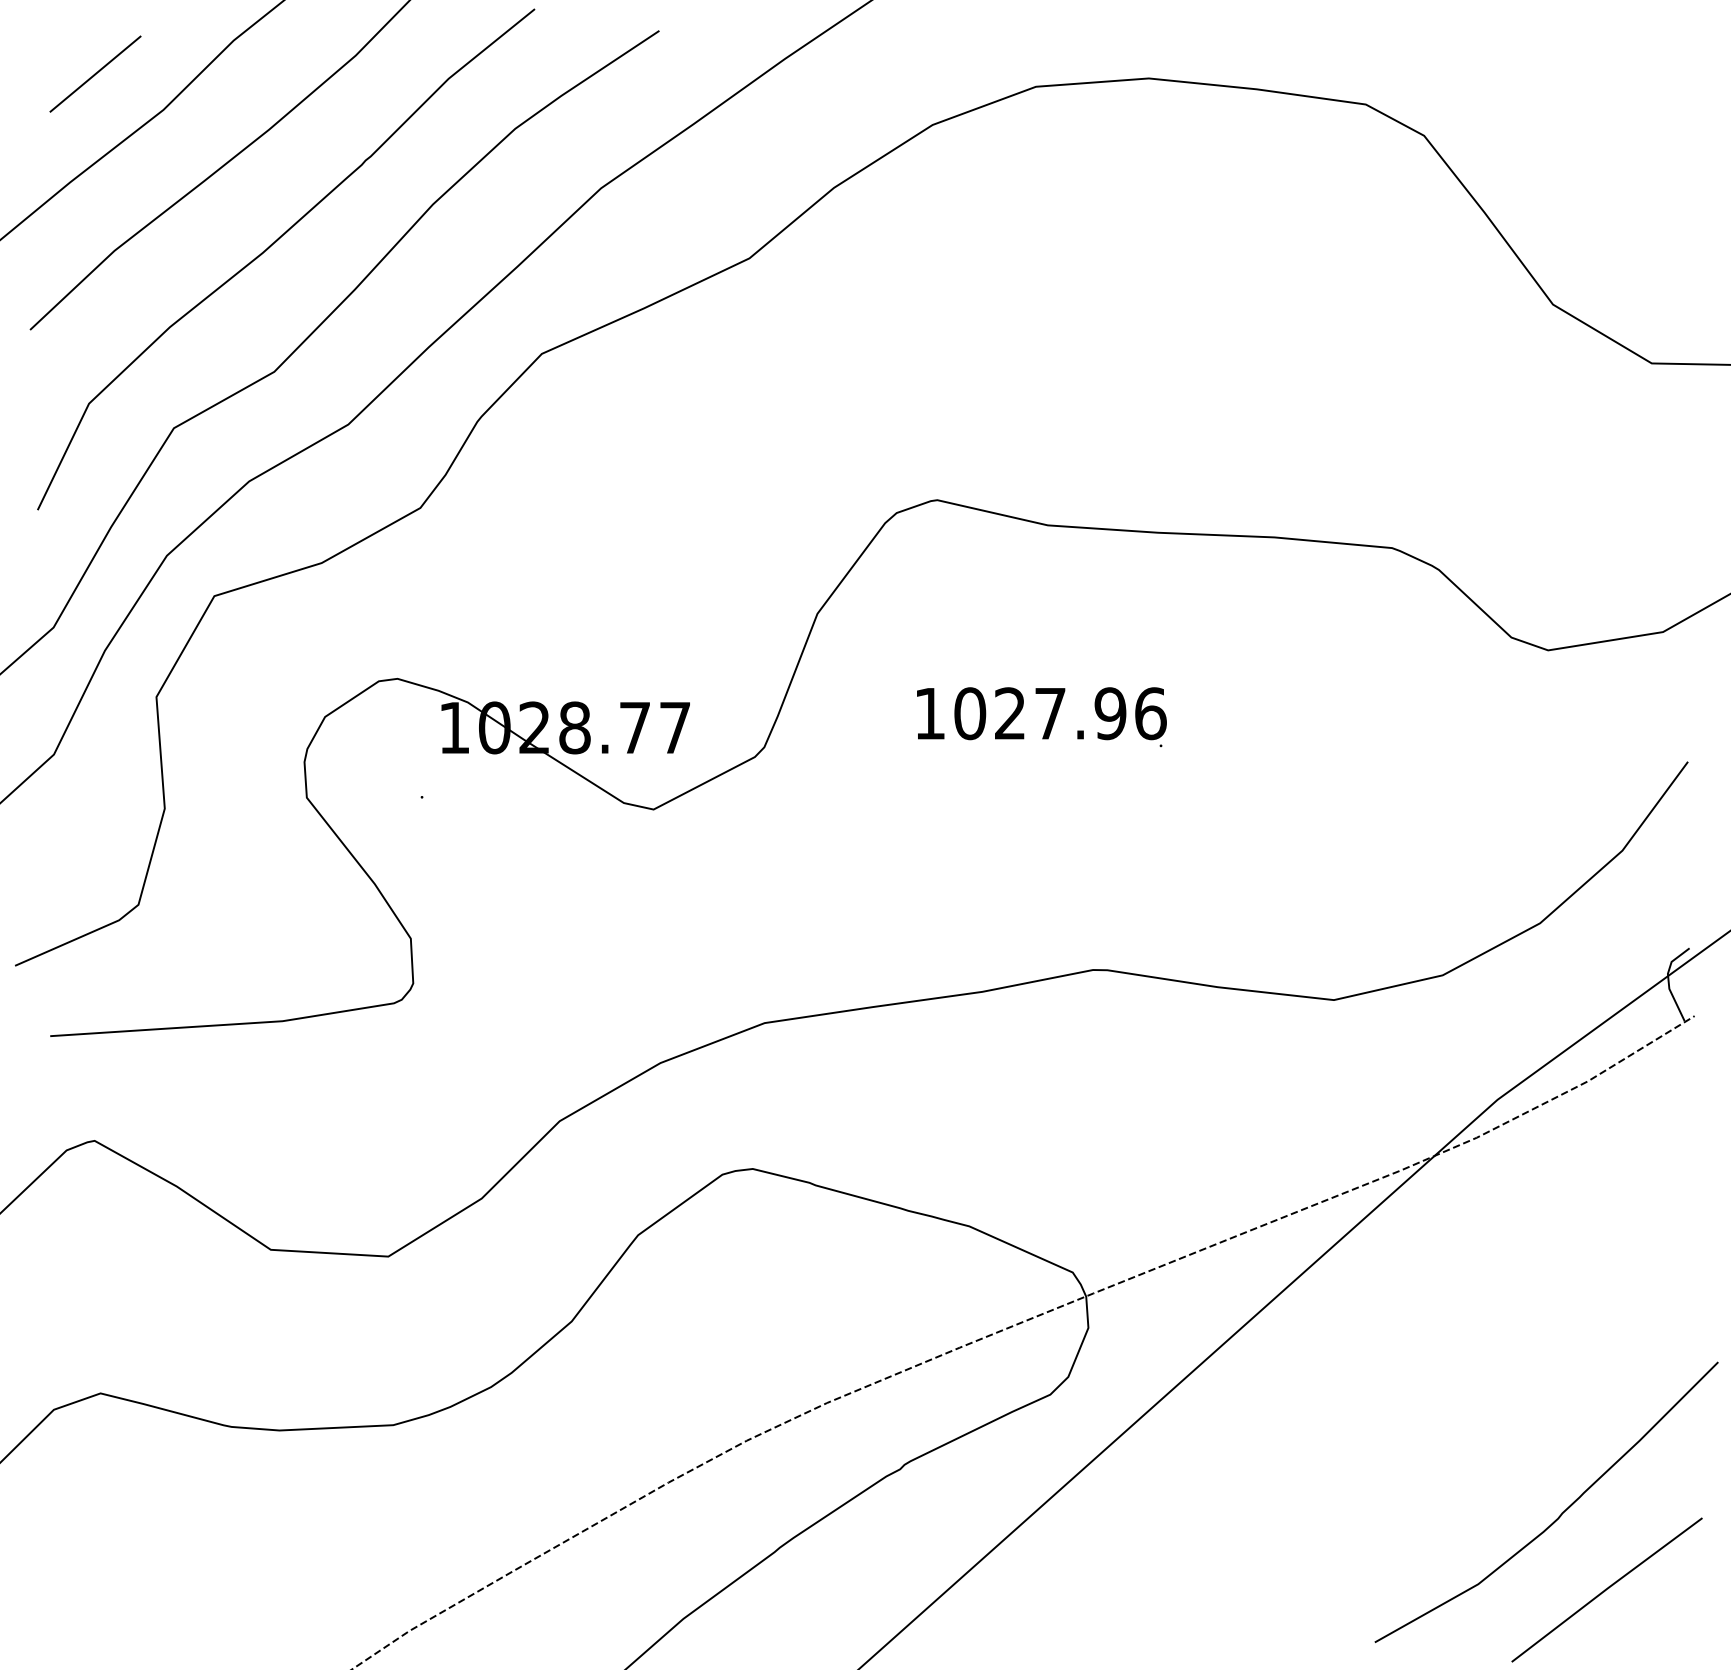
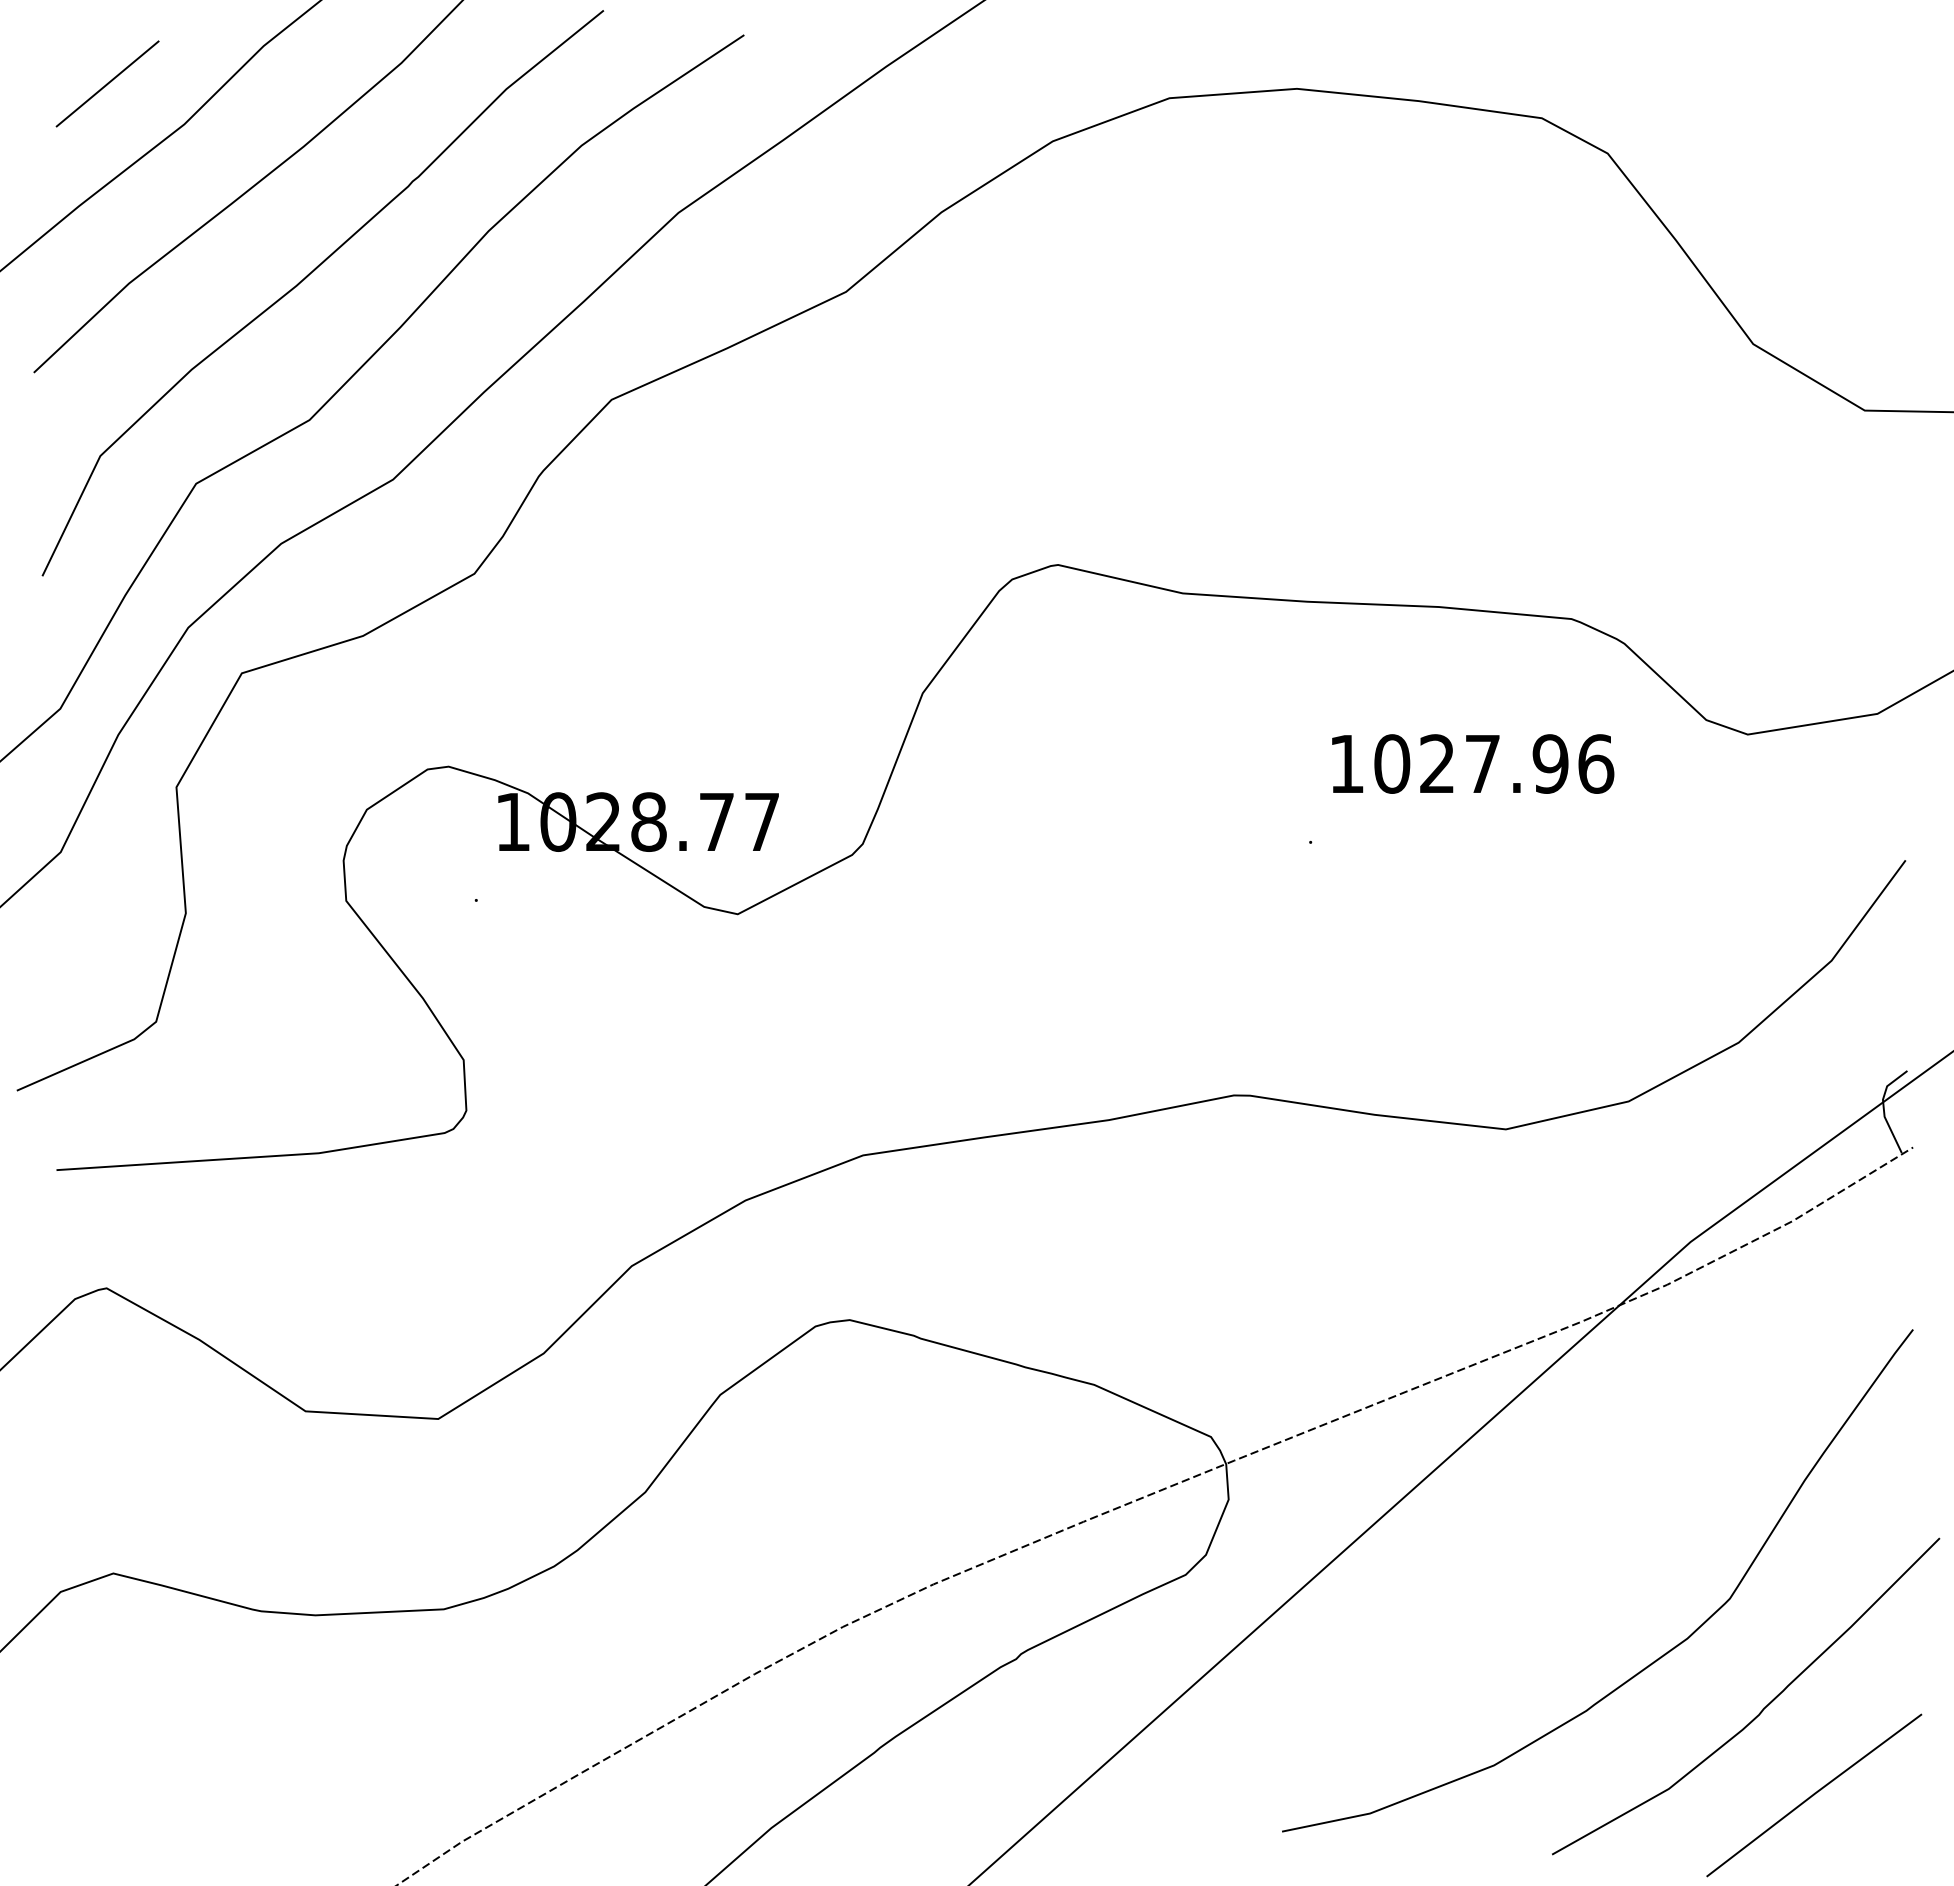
text: (1042, 713) -> (1473, 763), moved
curve: (1465, 1470) -> (1654, 1660), added

